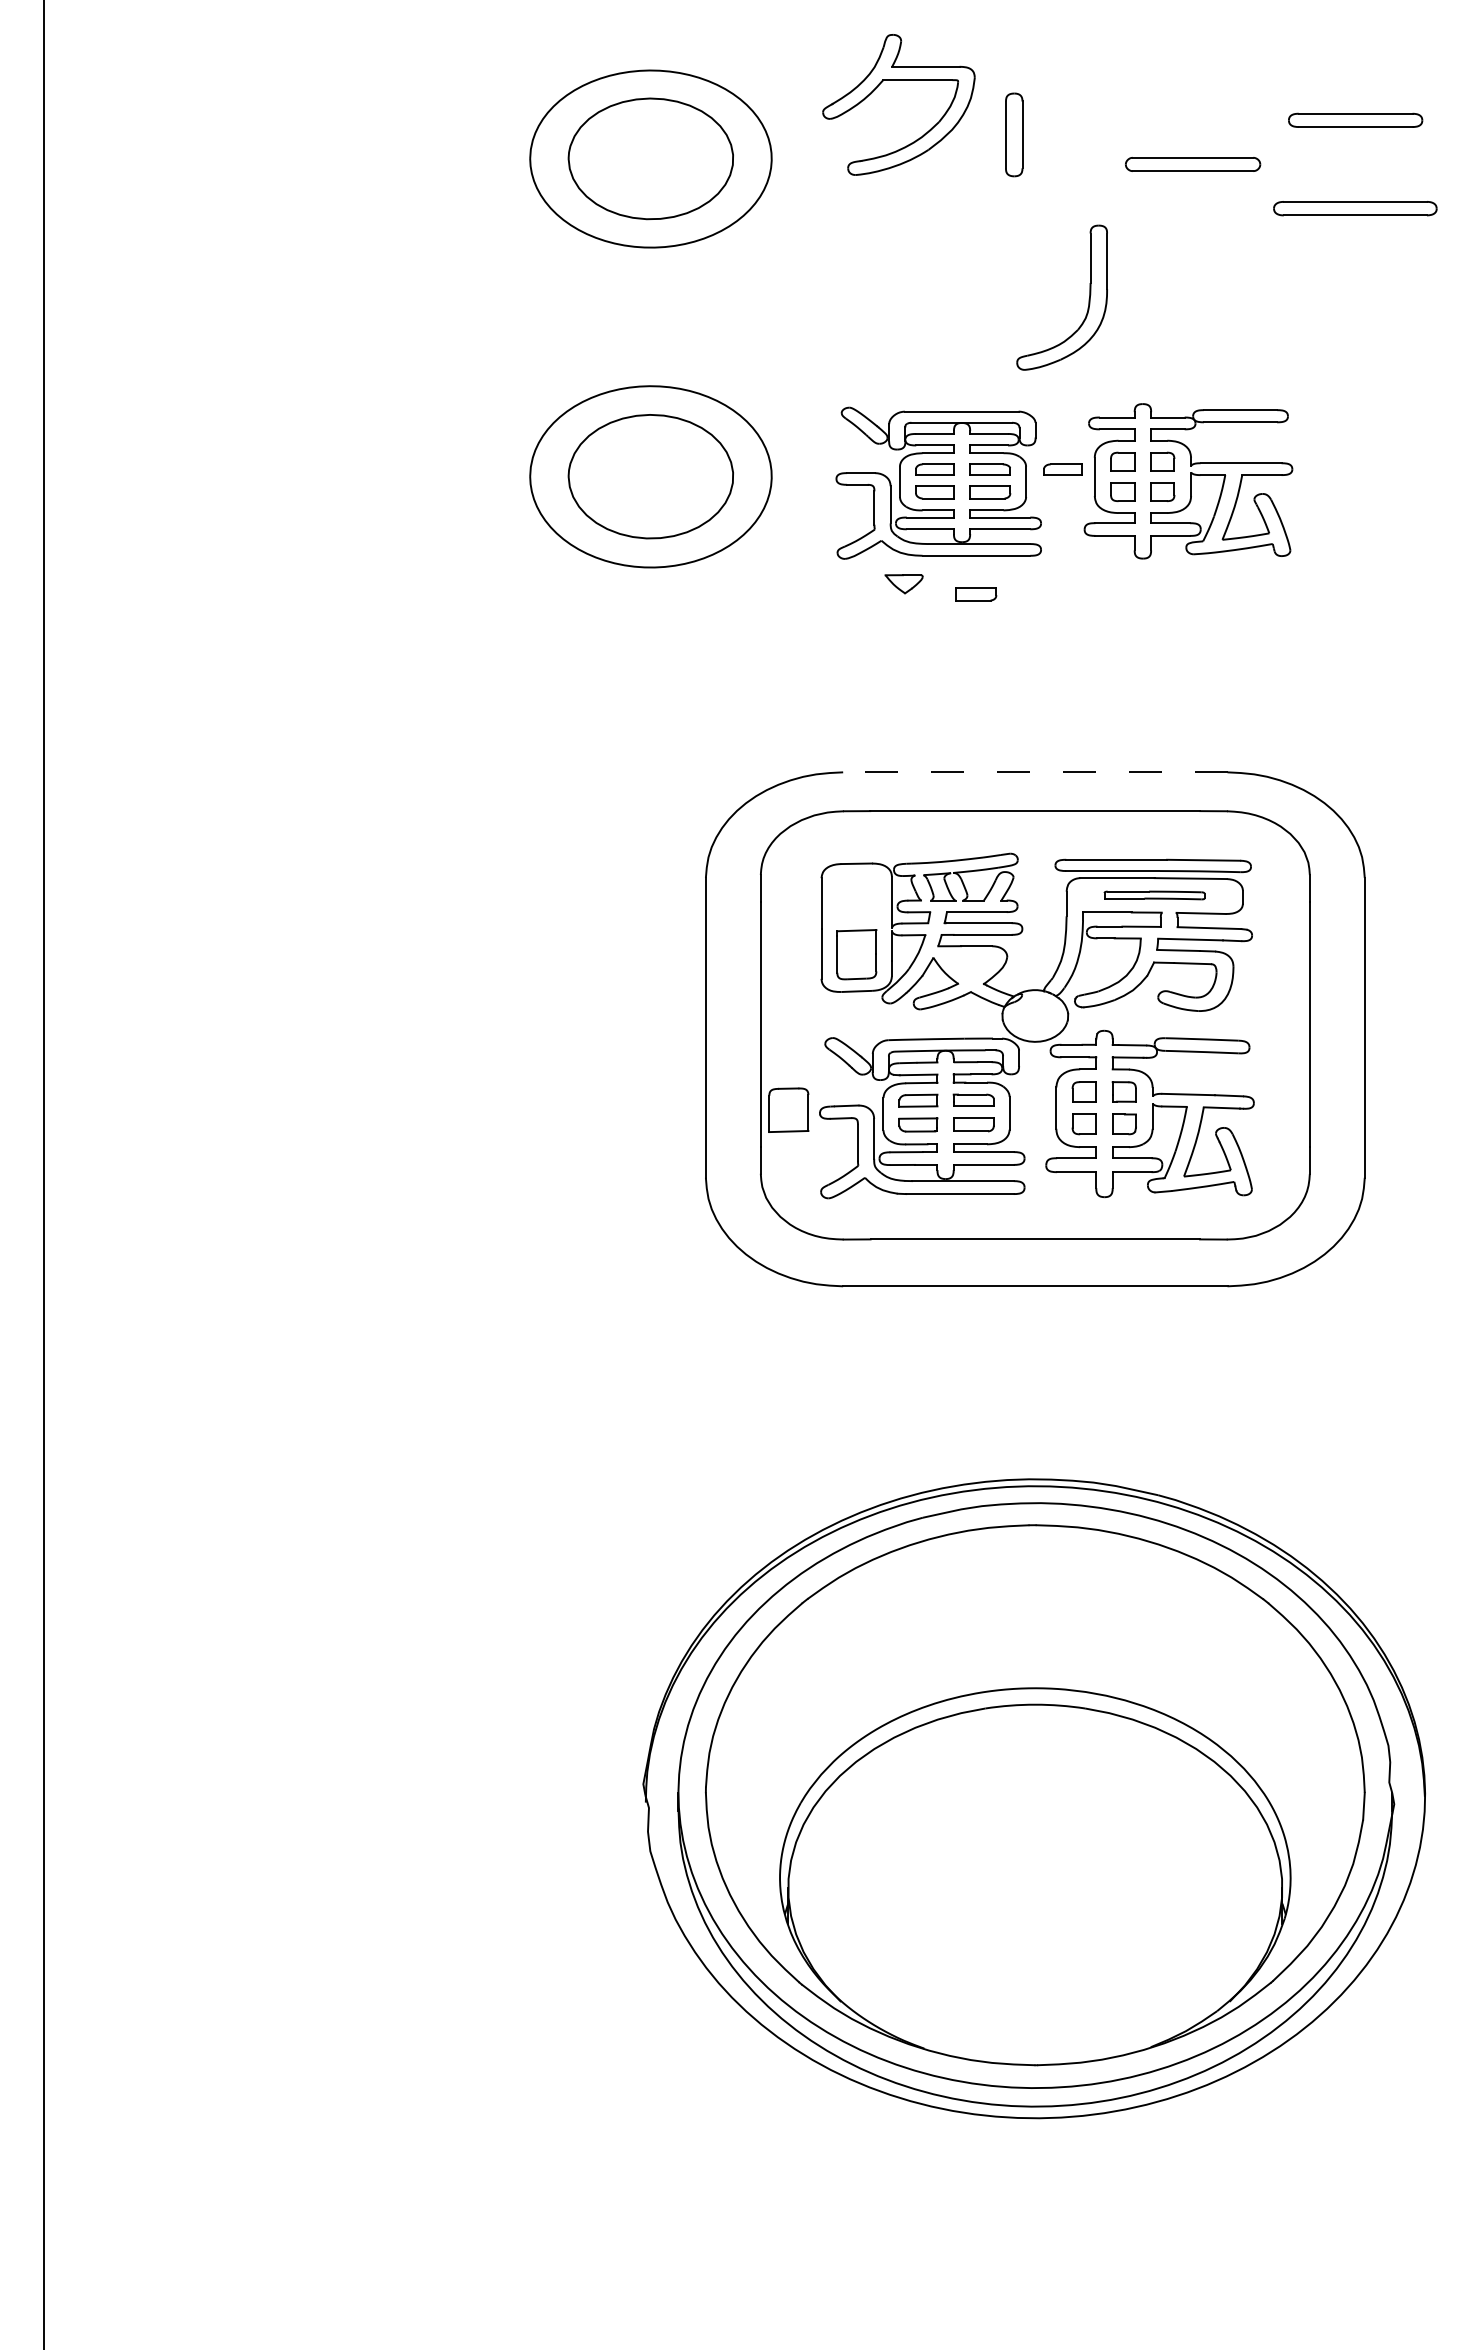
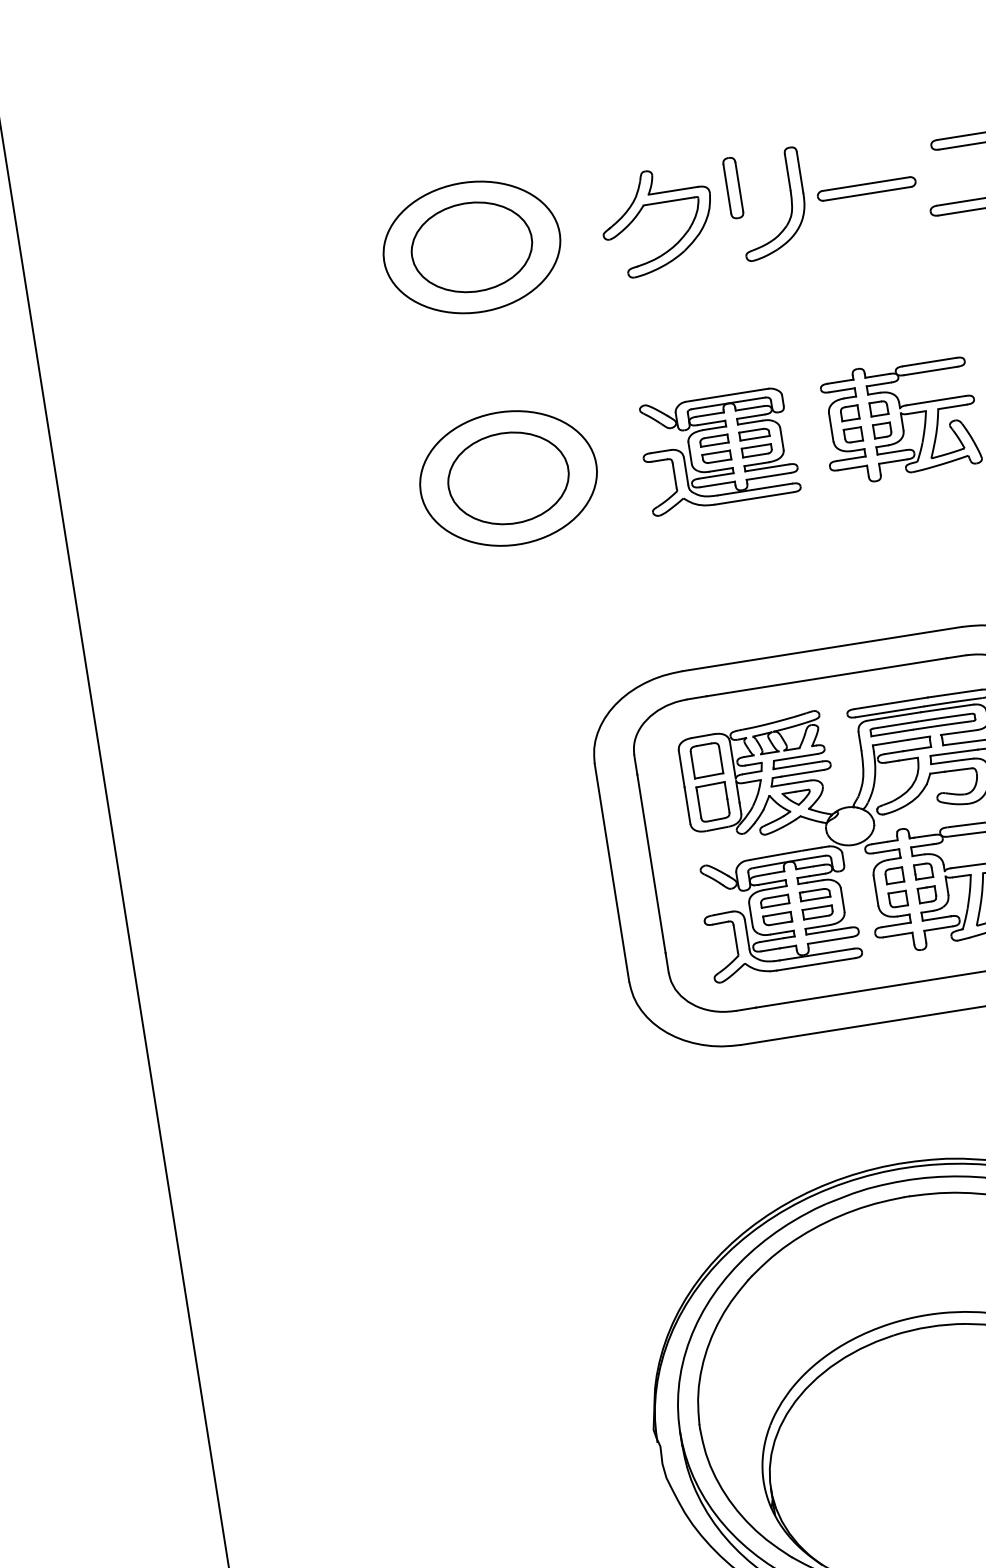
part: (898, 80) -> (654, 203), moved
part: (1088, 299) -> (790, 202), moved
part: (1062, 469) -> (806, 425), removed
part: (903, 584) -> (796, 798), moved
part: (976, 594) -> (758, 526), removed
line: (1034, 772) -> (821, 649), dashed -> solid
part: (1154, 895) -> (922, 724), size x1.43
part: (788, 1109) -> (706, 759), moved

